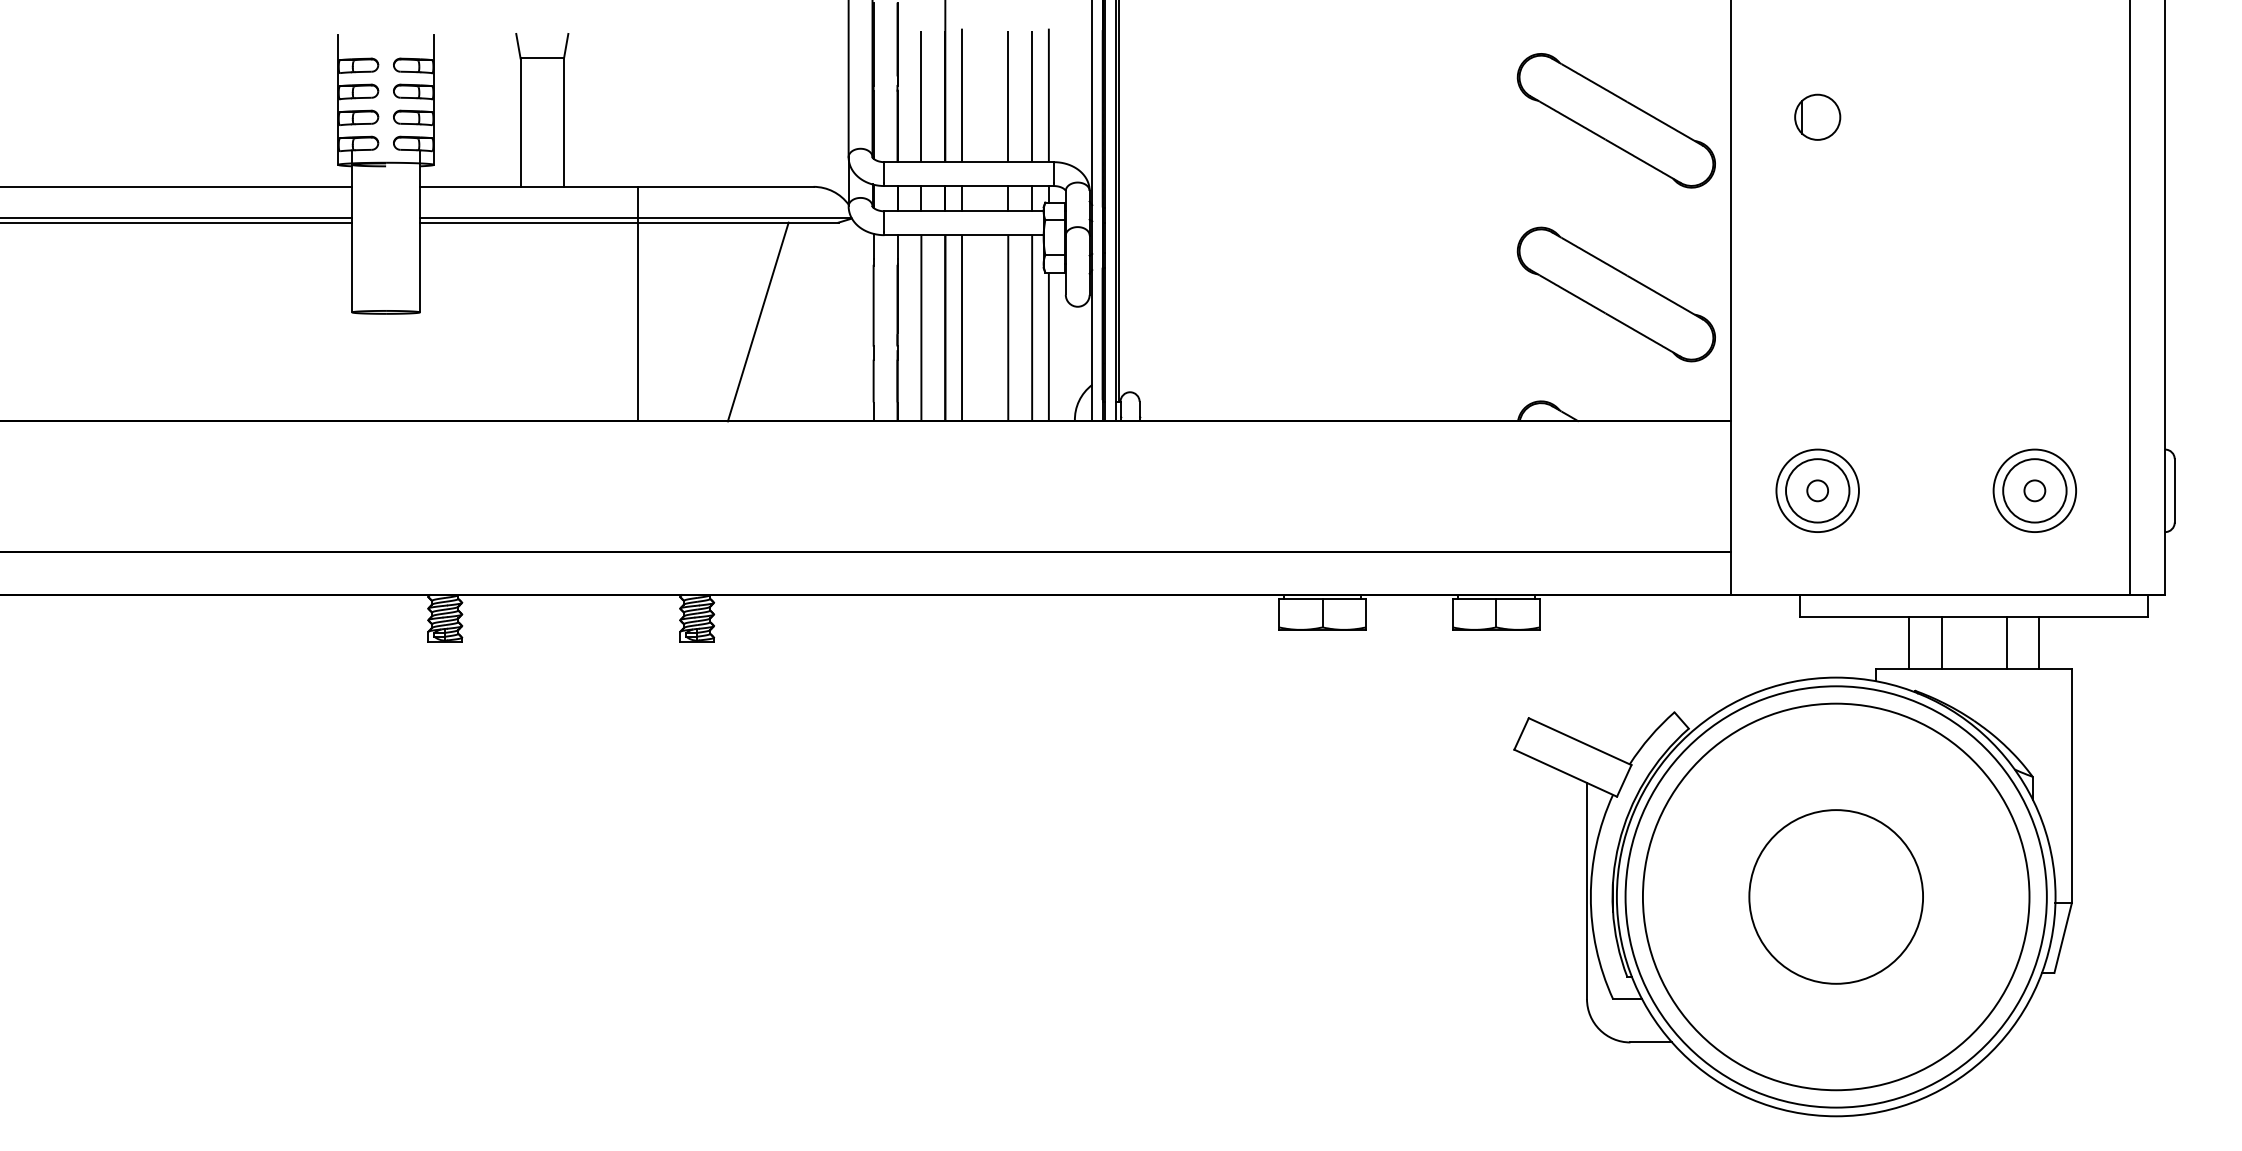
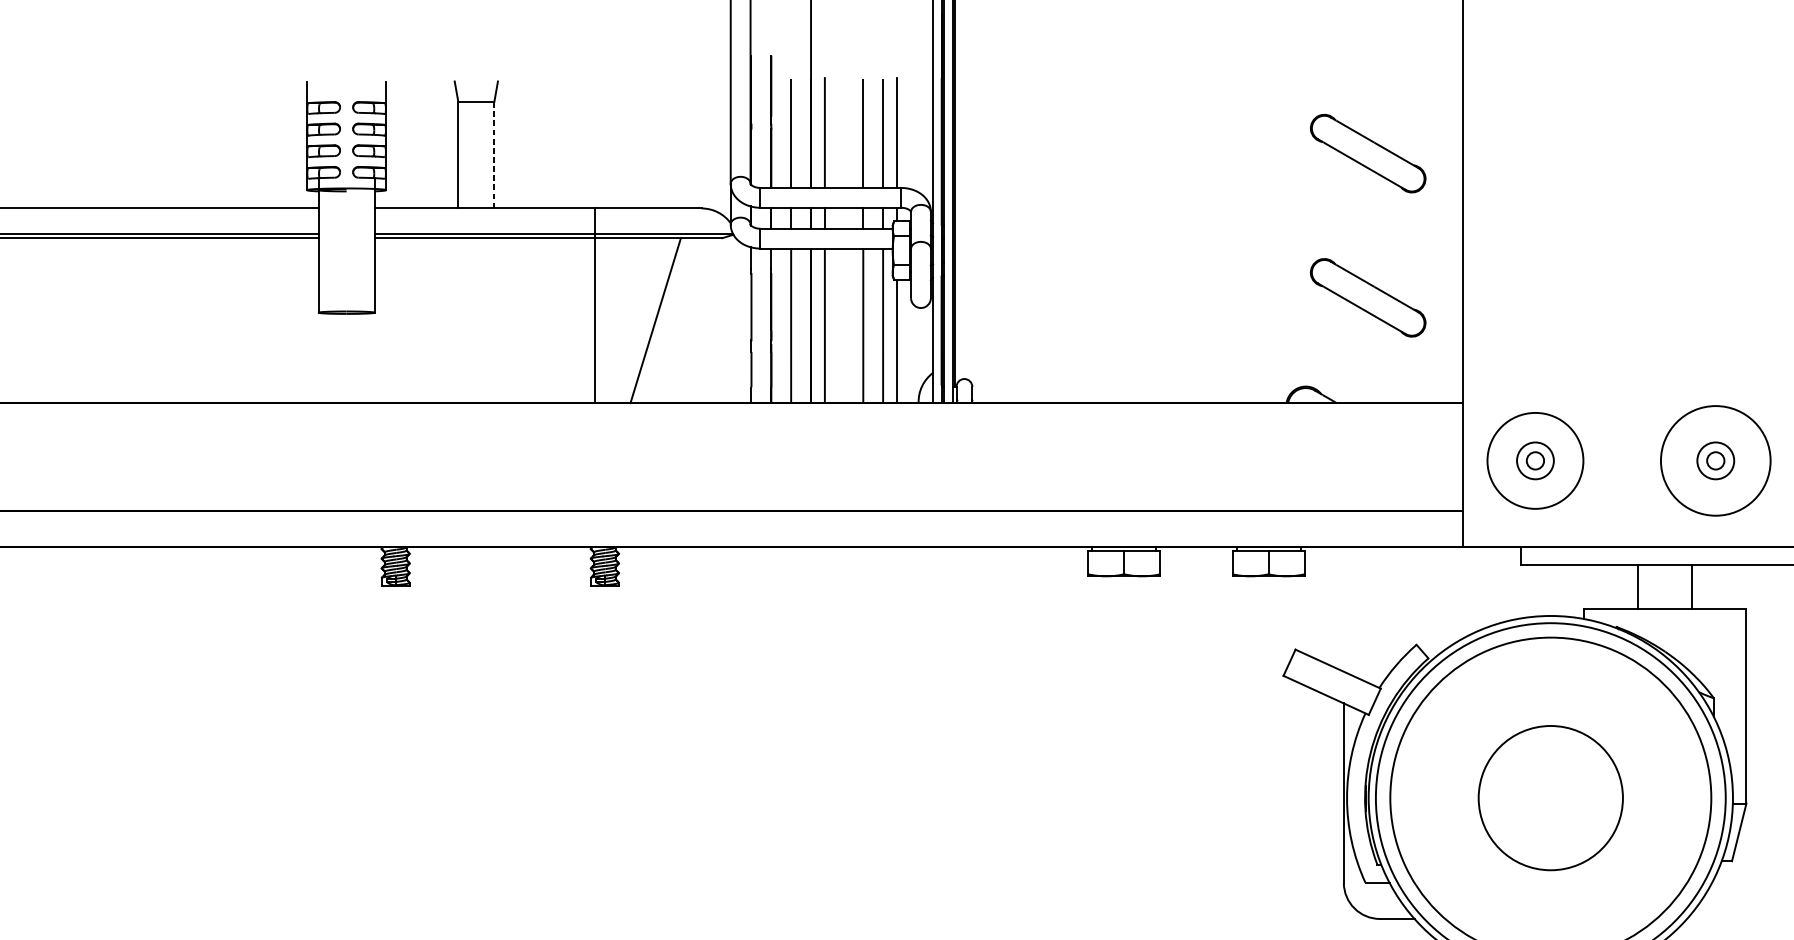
part: (1817, 116) -> (1535, 150), removed
part: (1615, 120) -> (1367, 153), size x0.7
line: (564, 122) -> (494, 155), solid -> dashed
part: (1615, 294) -> (1367, 297), size x0.7
line: (637, 303) -> (594, 305), moved
circle: (1817, 490) -> (1535, 460), size x0.7
circle: (1817, 490) -> (1535, 460), size x1.4
circle: (2034, 490) -> (1715, 460), size x0.7
circle: (2034, 490) -> (1715, 460), size x1.6
line: (1908, 642) -> (1610, 586), removed
line: (2039, 642) -> (1719, 586), removed

